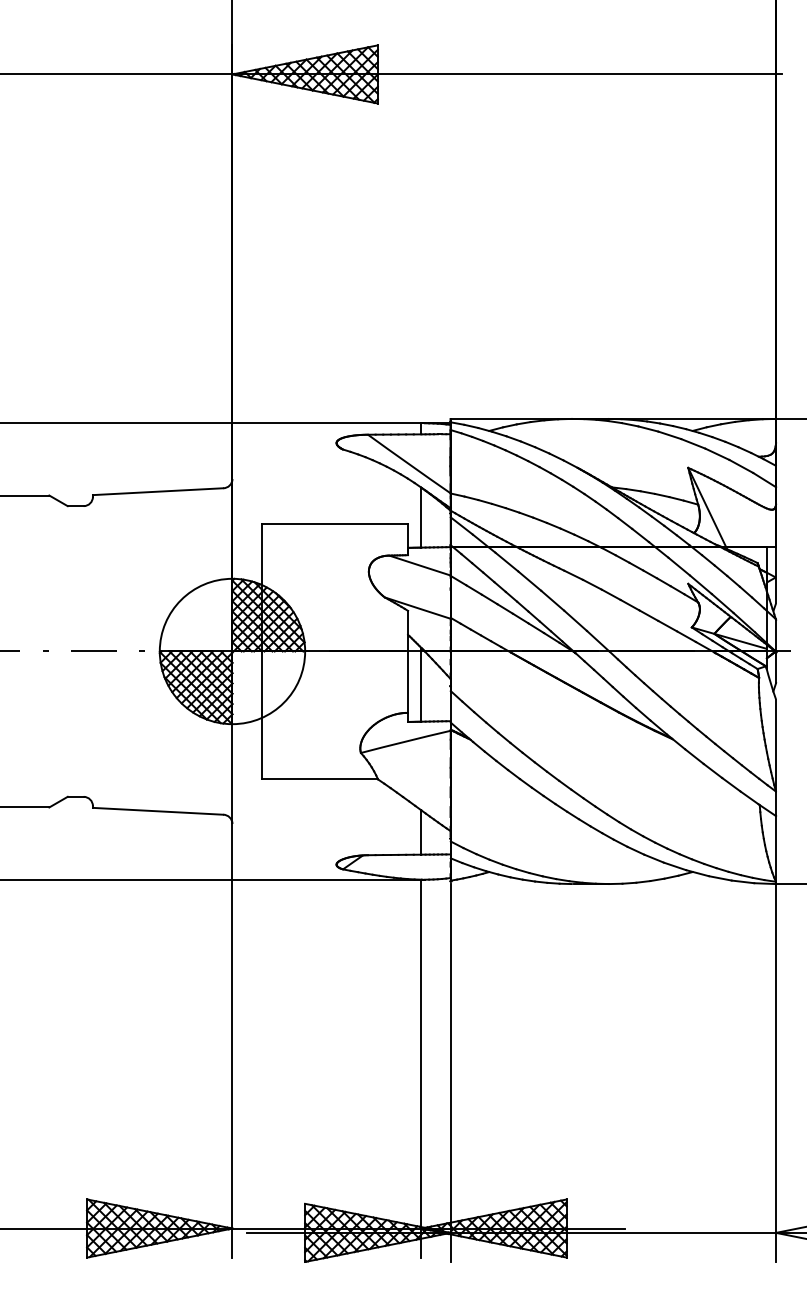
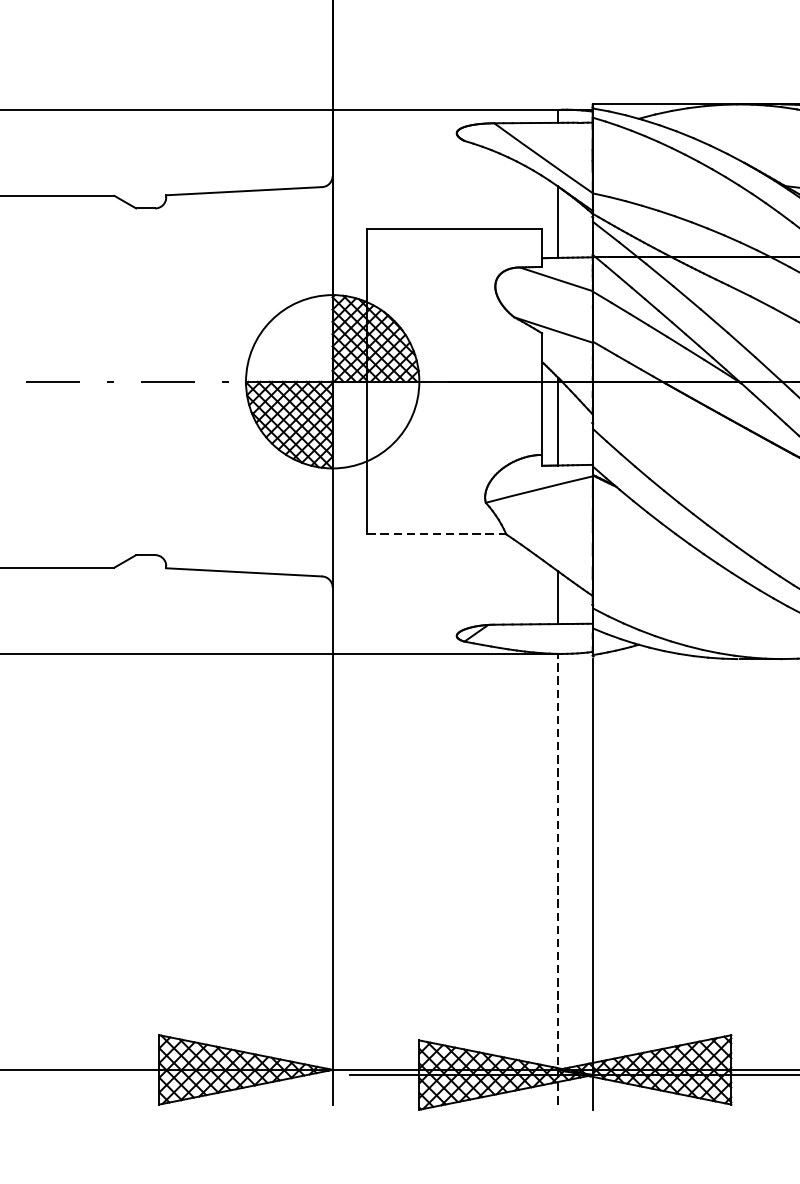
line: (320, 779) -> (437, 534), solid -> dashed
line: (421, 1068) -> (558, 879), solid -> dashed

